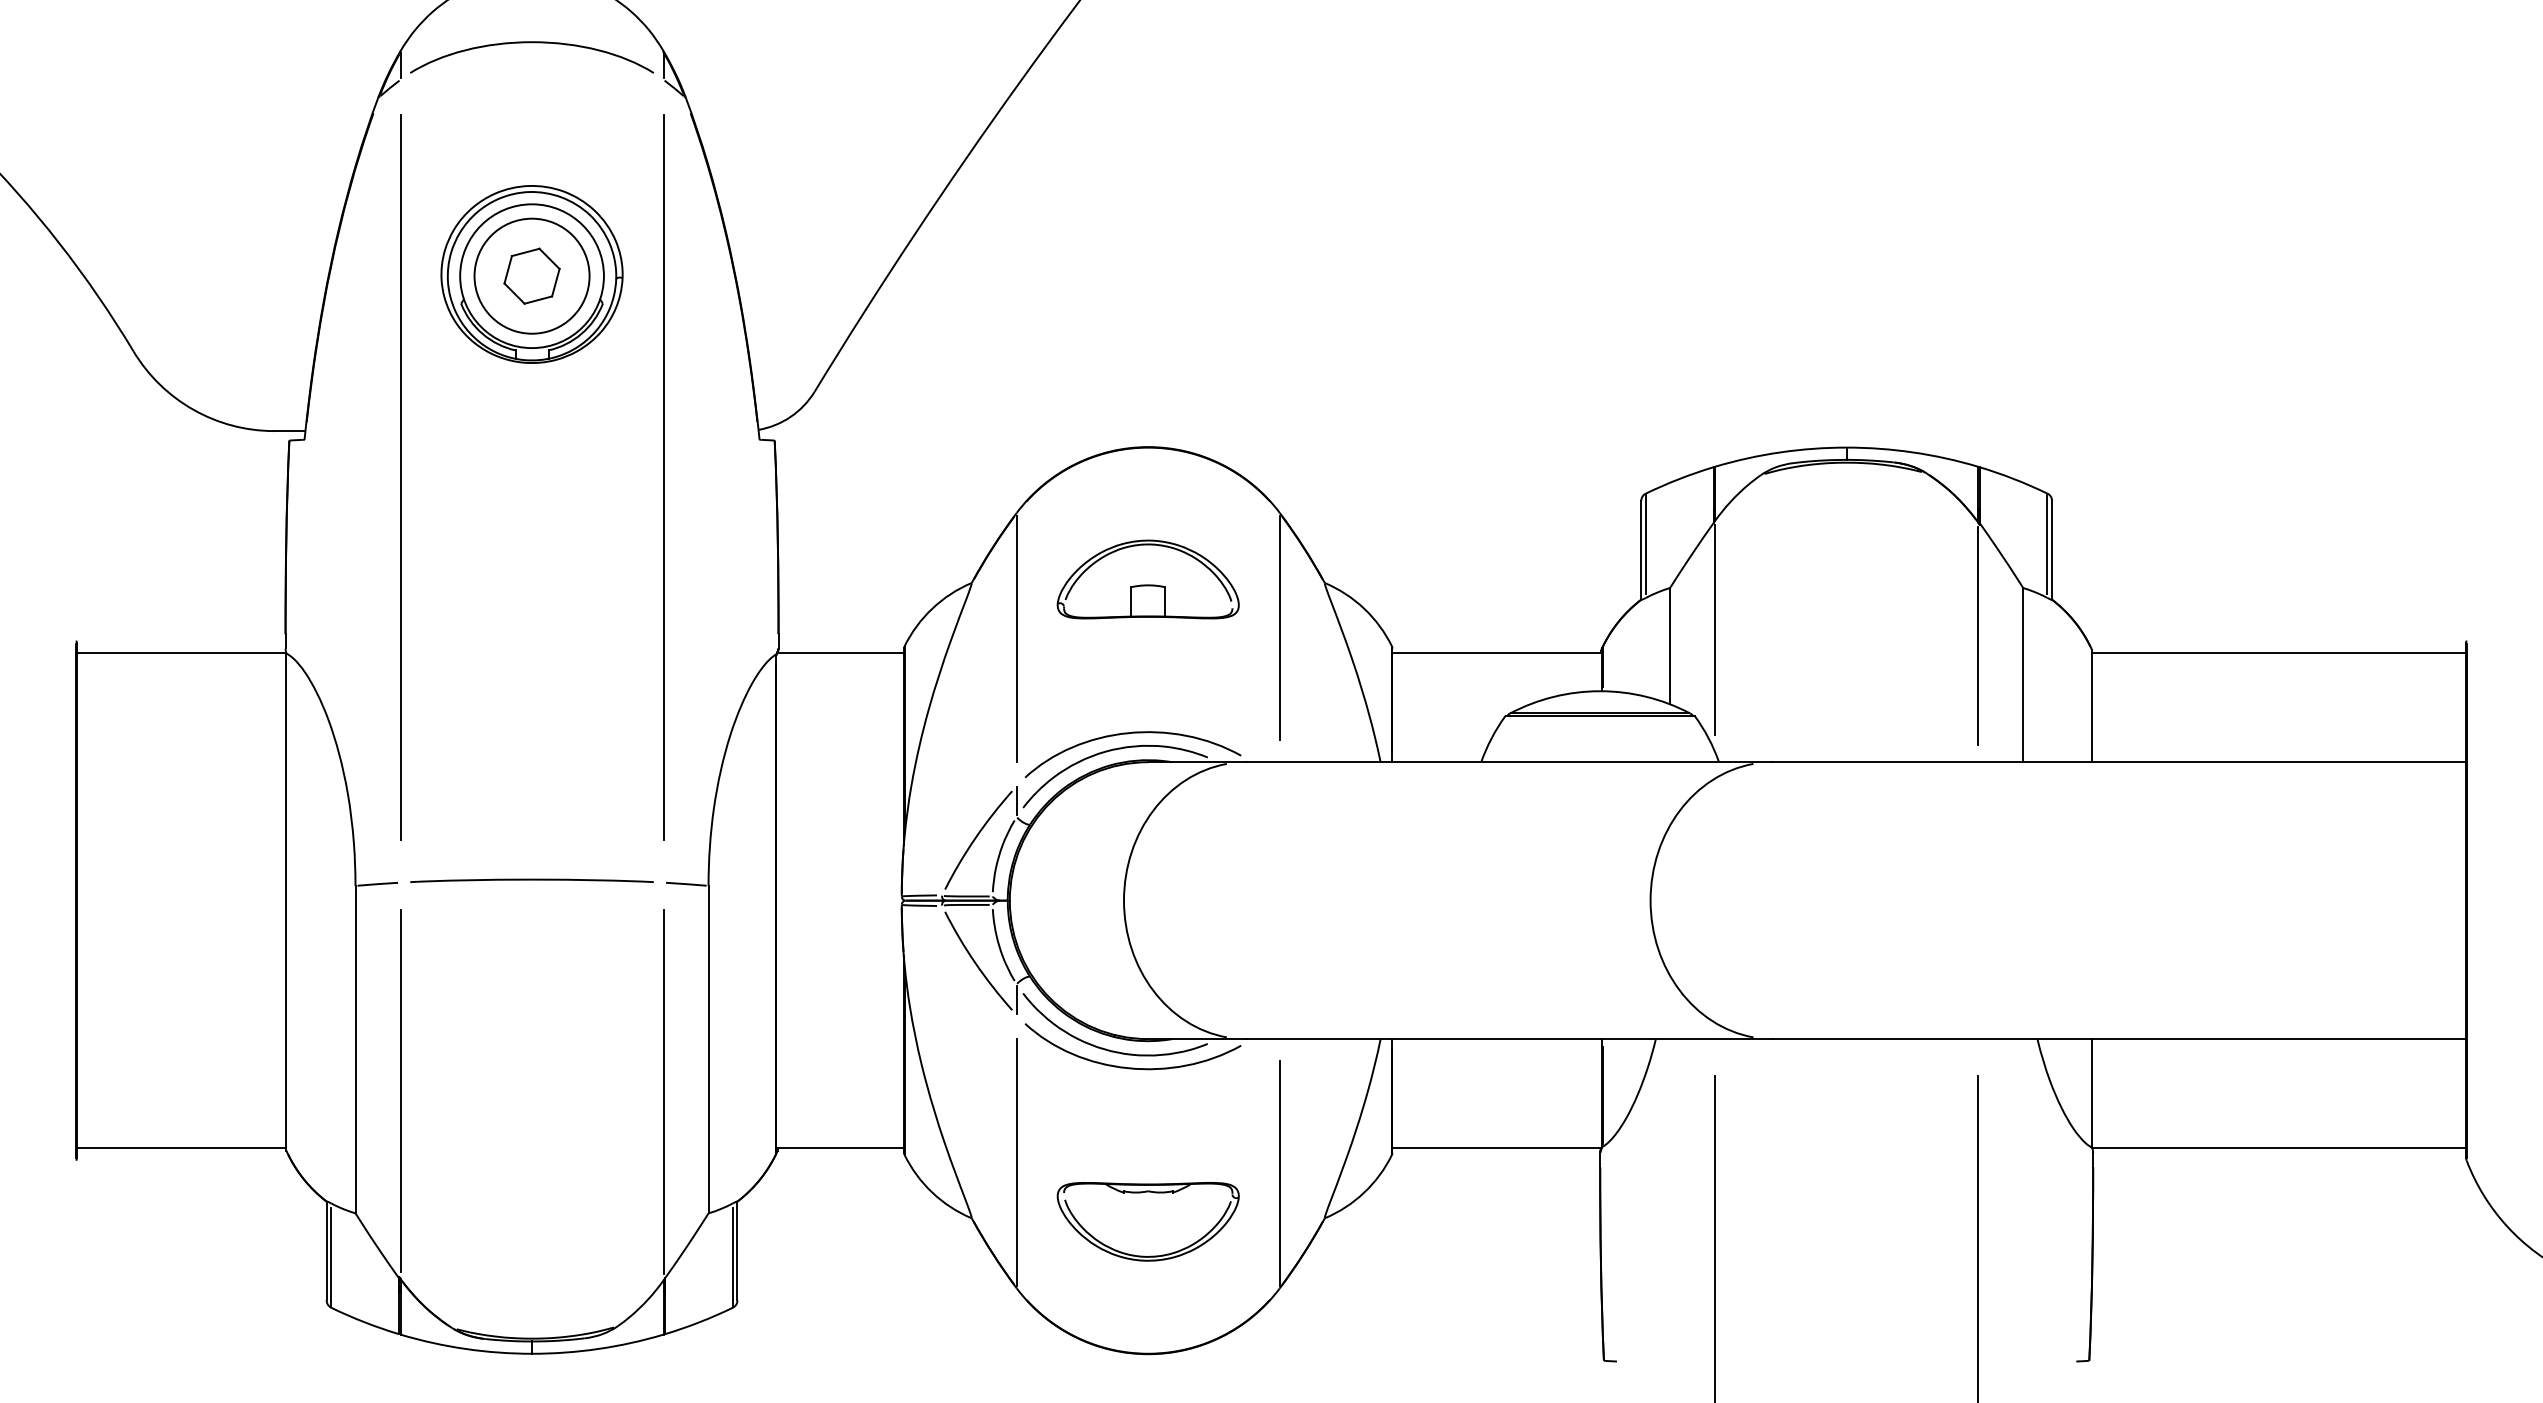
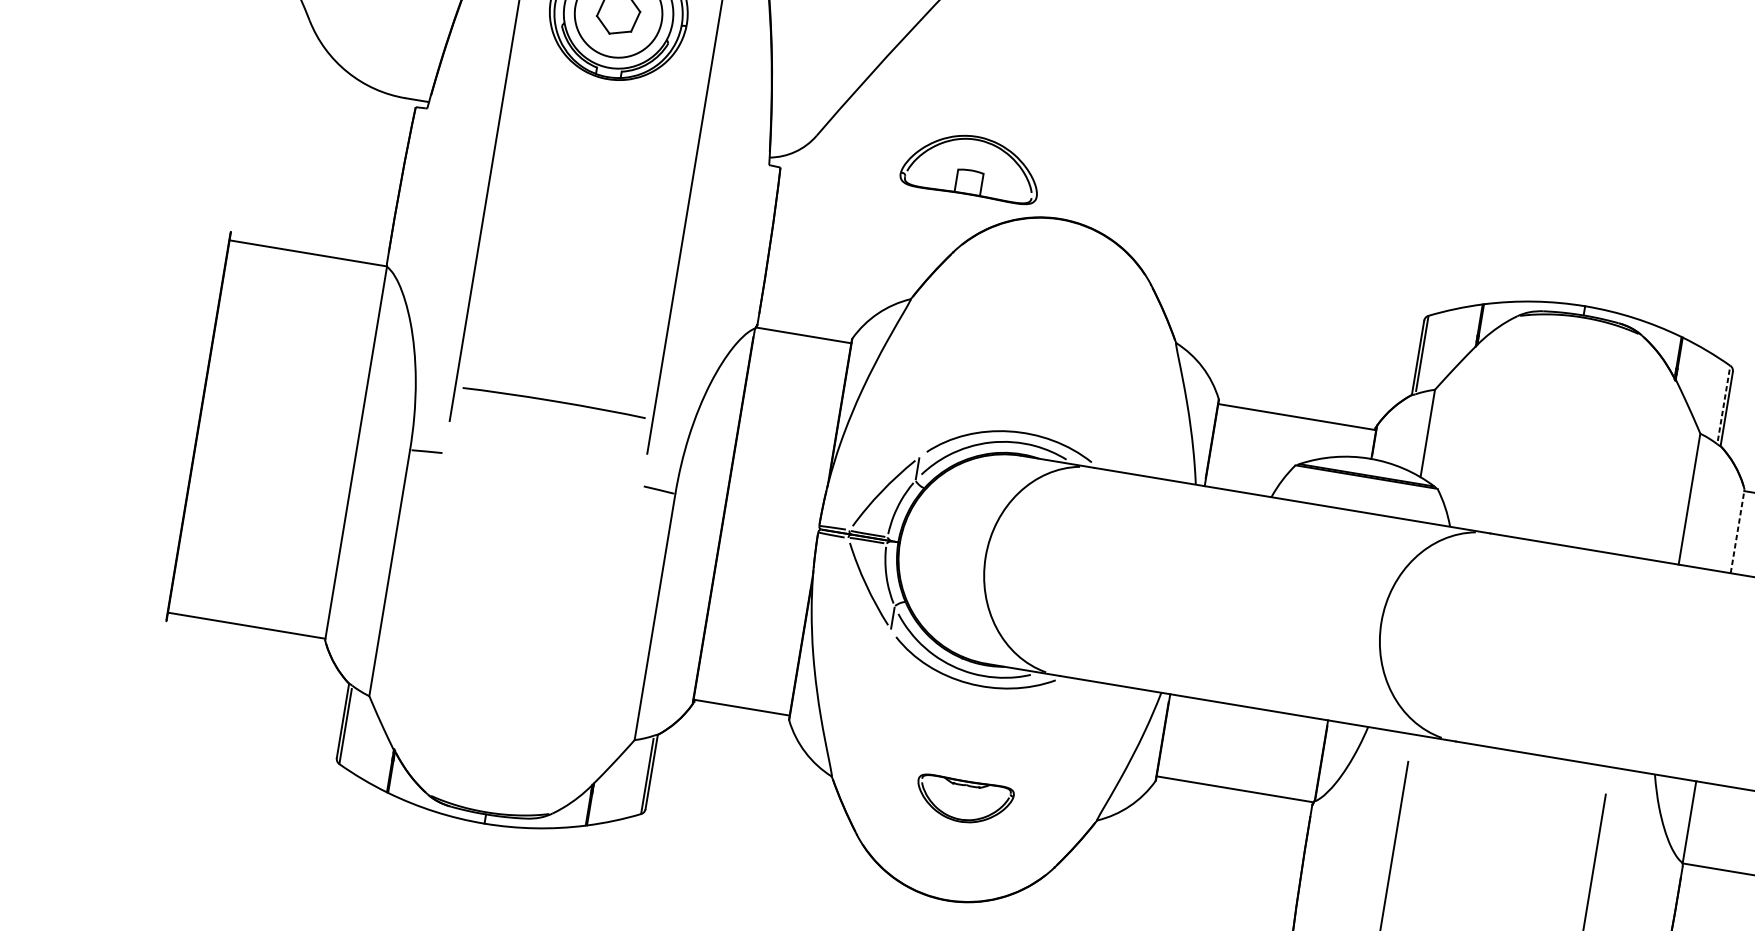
line: (2047, 543) -> (1724, 403), solid -> dashed
part: (1147, 579) -> (971, 165), moved
line: (1279, 627) -> (1136, 370), removed
line: (1715, 629) -> (1463, 426), removed
line: (1978, 635) -> (1660, 463), removed
line: (1016, 638) -> (937, 346), removed
line: (2092, 706) -> (1737, 531), solid -> dashed
curve: (531, 880) -> (553, 401), moved
line: (400, 1090) -> (418, 609), removed
line: (663, 1092) -> (615, 643), removed
line: (1016, 1162) -> (872, 740), removed
line: (1279, 1173) -> (1068, 781), removed
part: (1147, 1221) -> (963, 800), size x0.7

